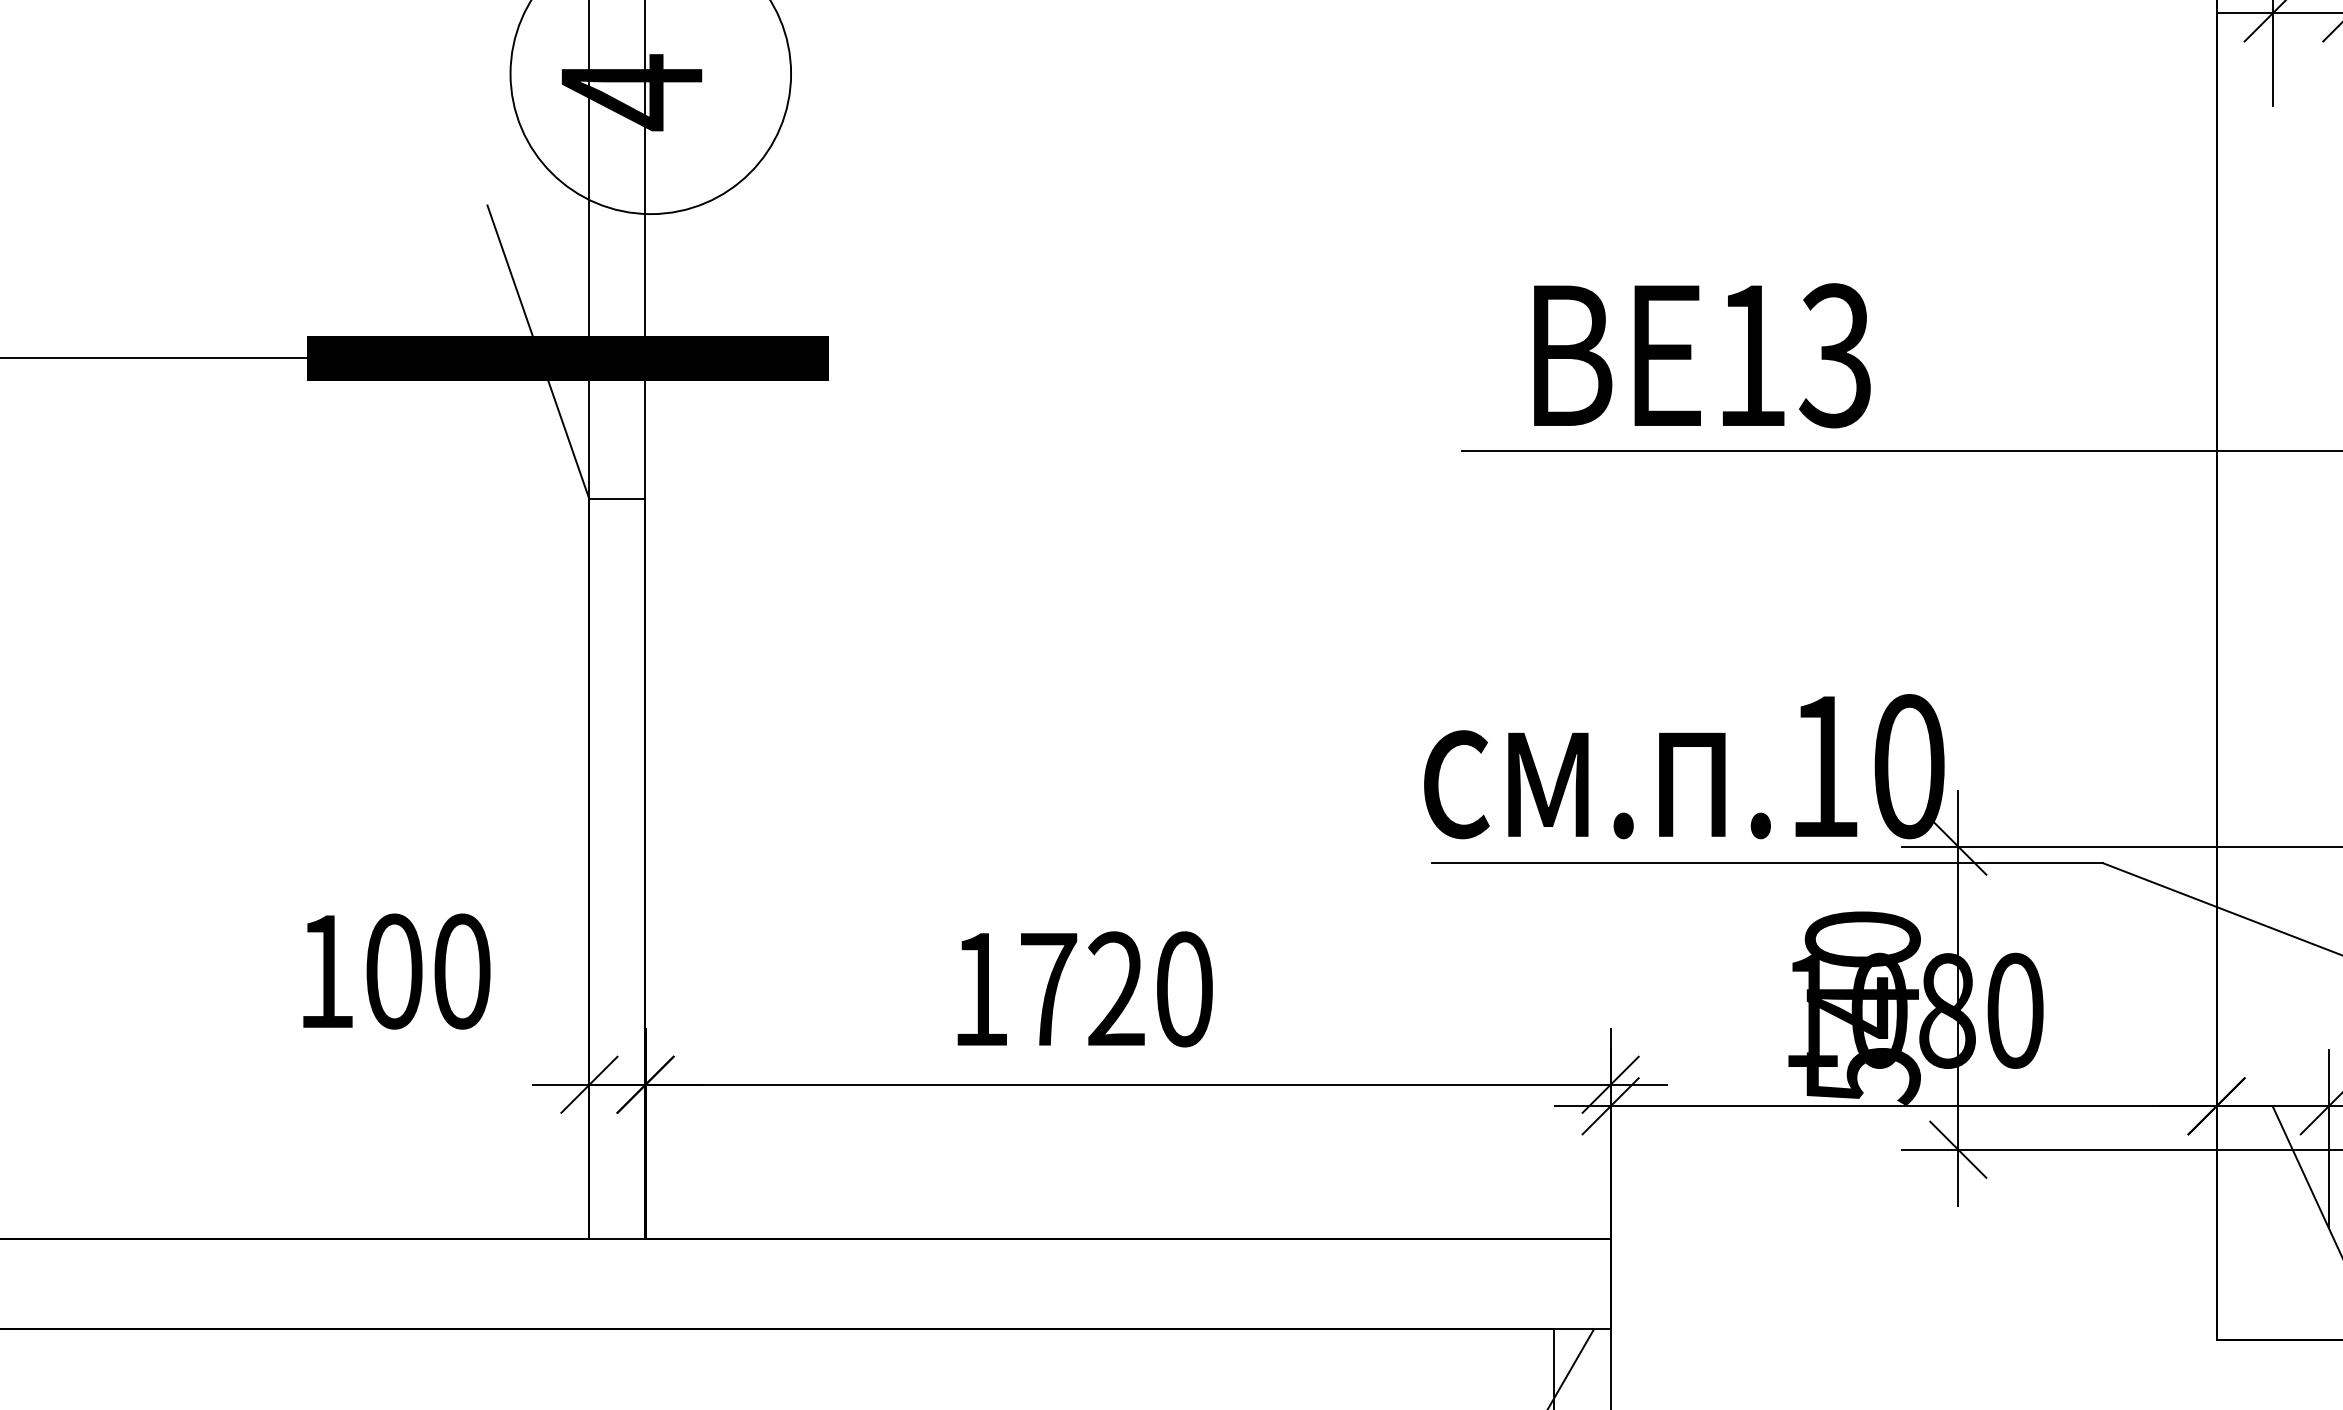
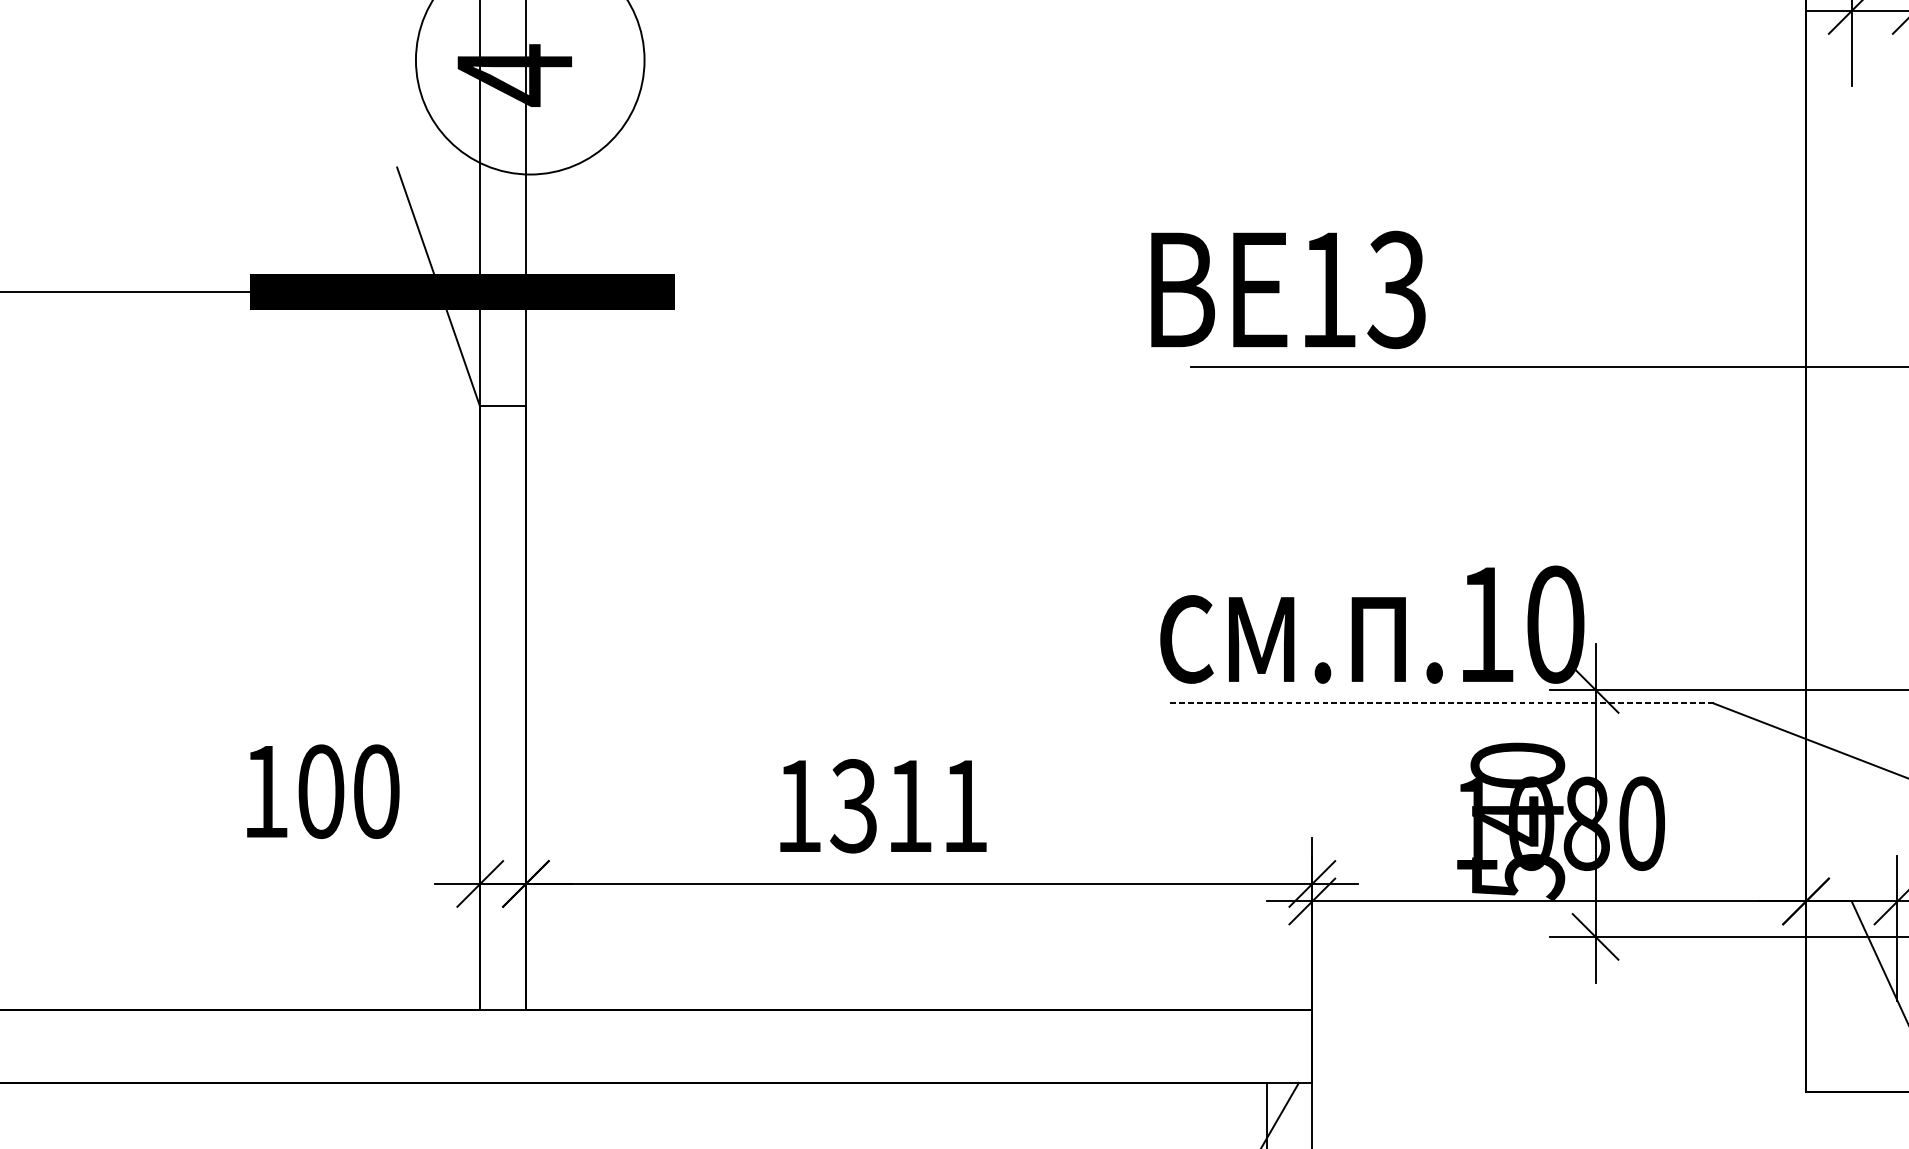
text: (1702, 355) -> (1288, 289), moved
line: (1767, 863) -> (1440, 703), solid -> dashed
text: (1115, 989) -> (908, 806), 1720 -> 1311

